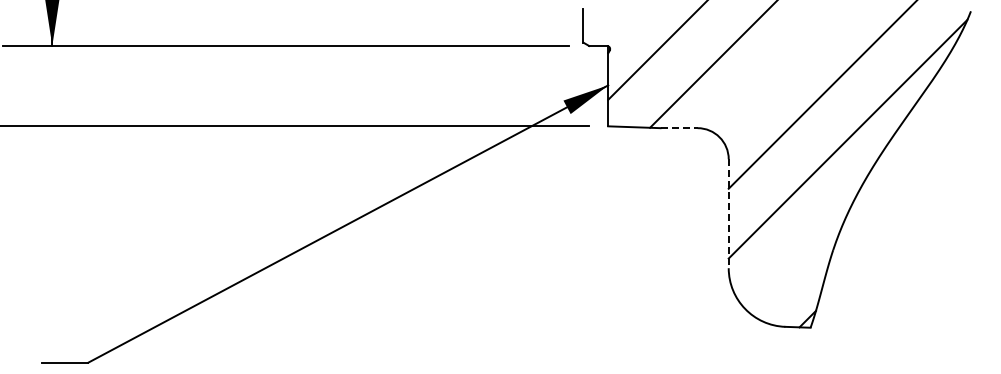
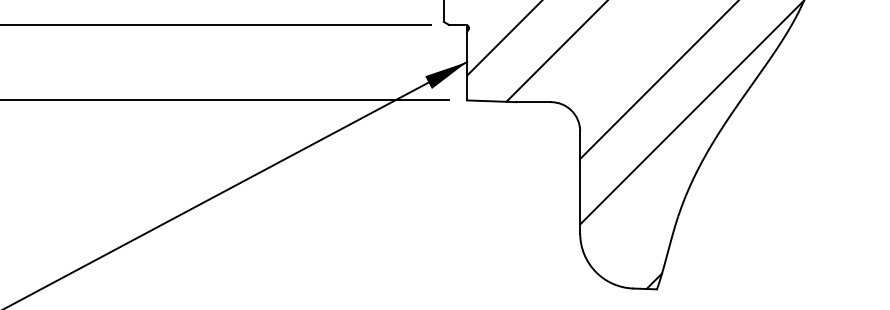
line: (679, 128) -> (534, 102), dashed -> solid
line: (728, 214) -> (579, 183), dashed -> solid

